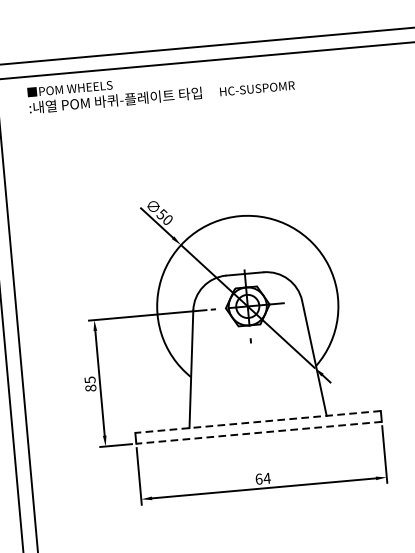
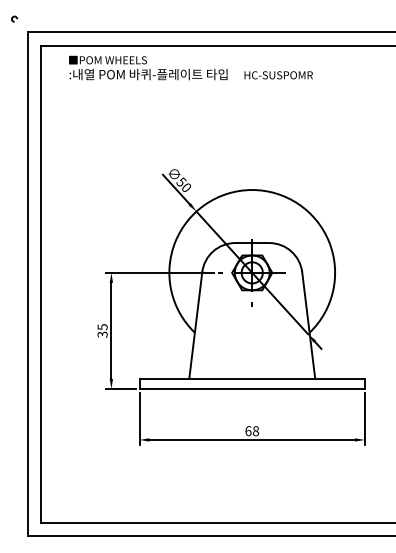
text: (90, 388) -> (102, 334), 85 -> 35
line: (258, 421) -> (252, 378), dashed -> solid
line: (259, 432) -> (252, 388), dashed -> solid
text: (266, 478) -> (255, 431), 64 -> 68

